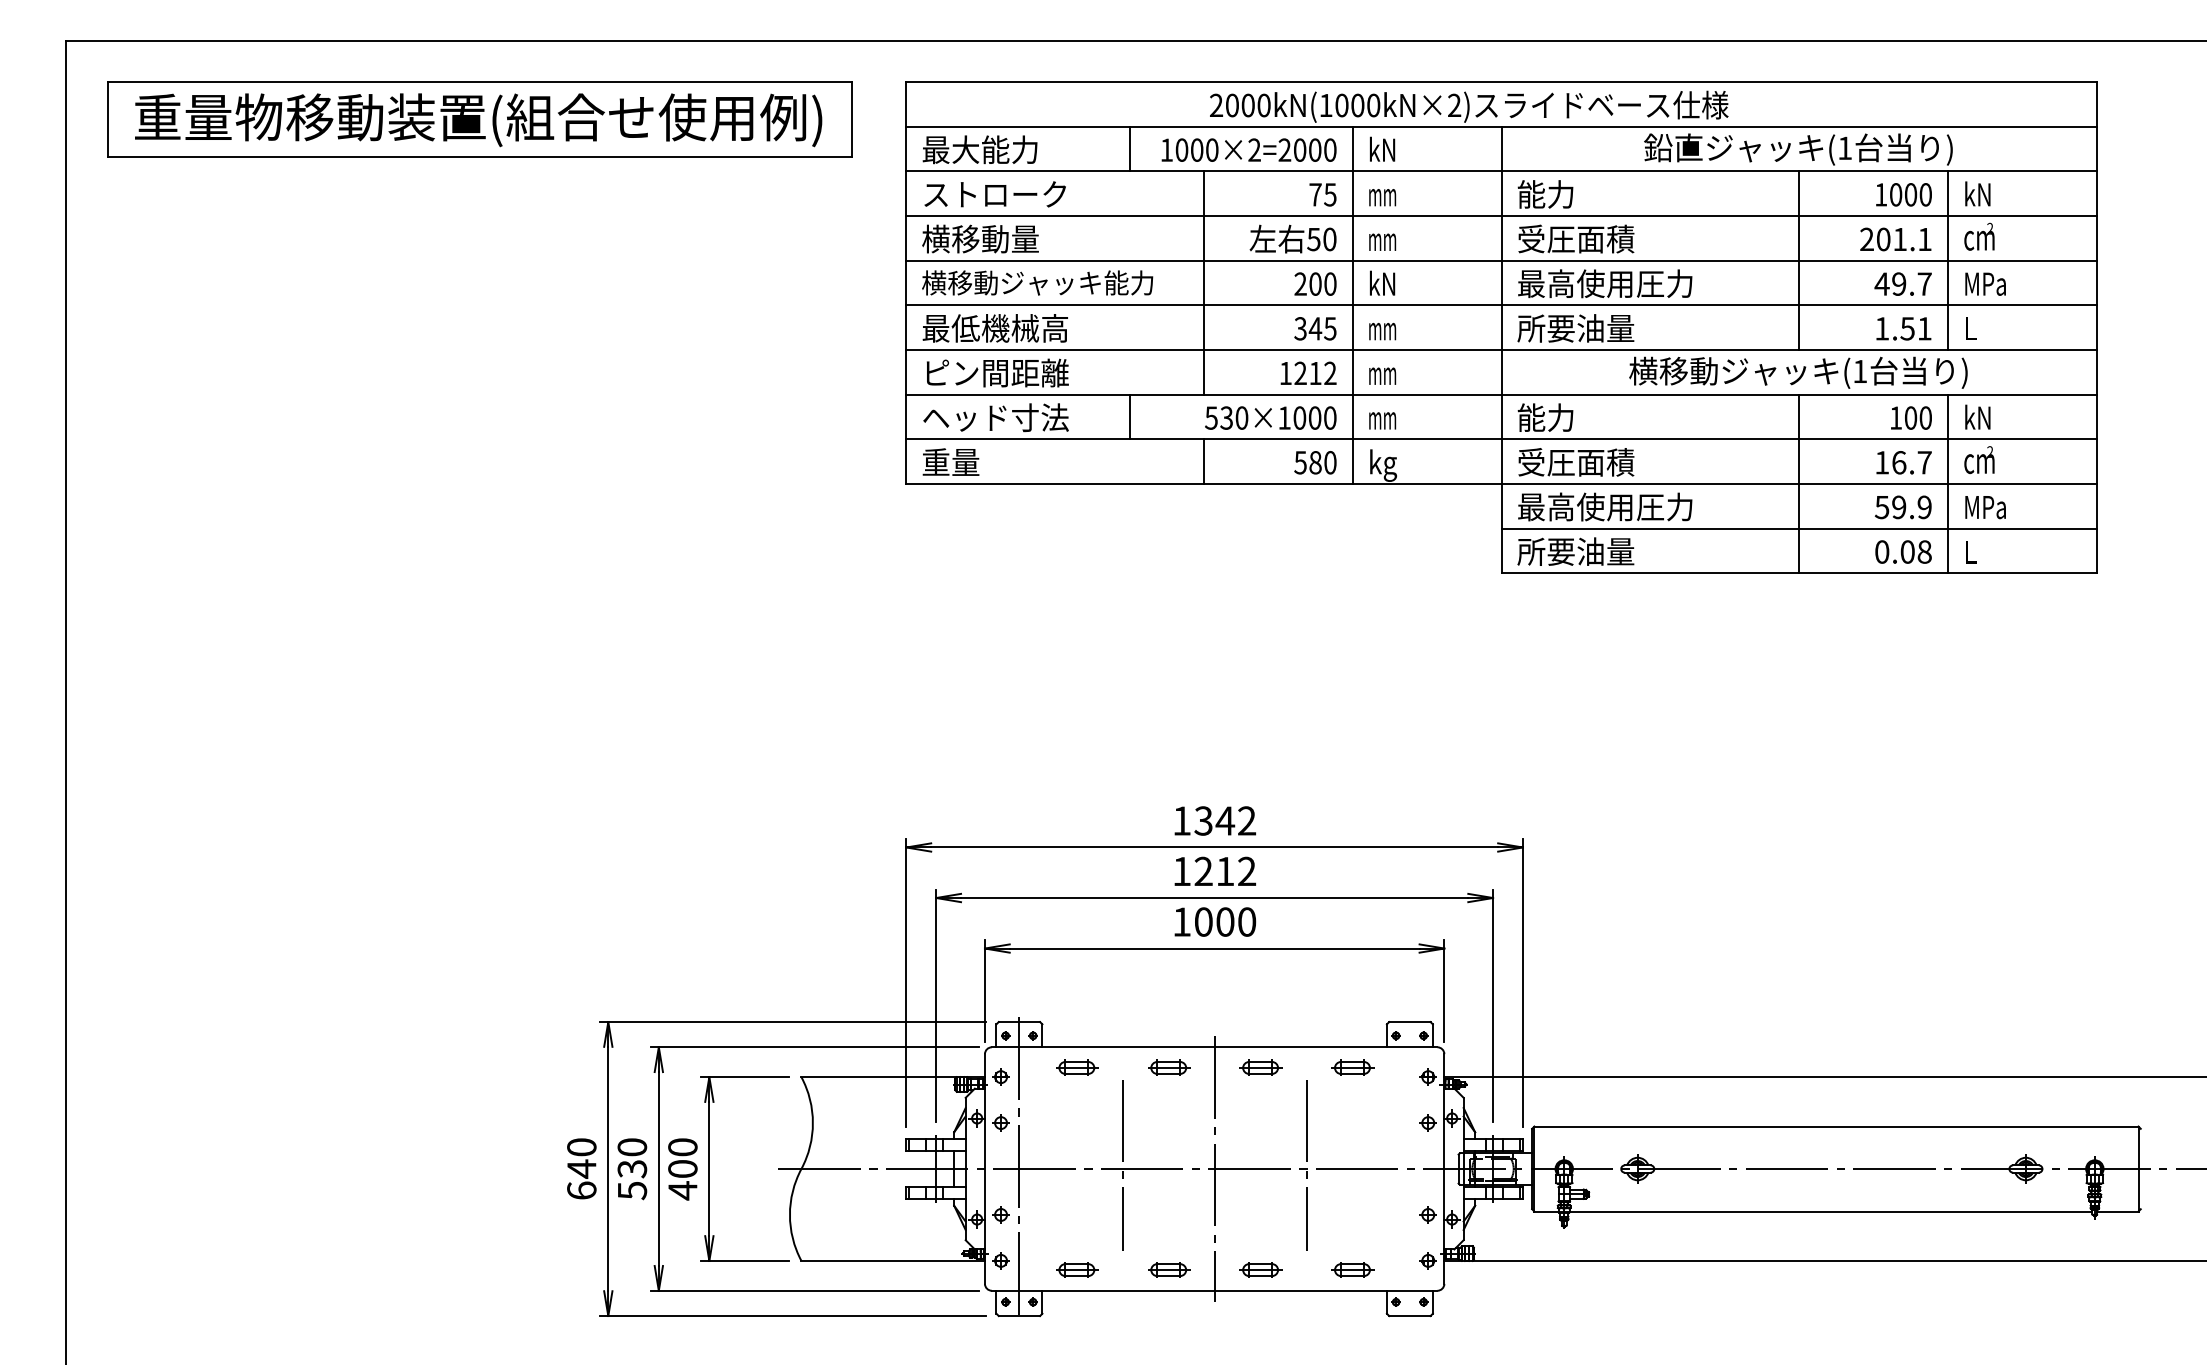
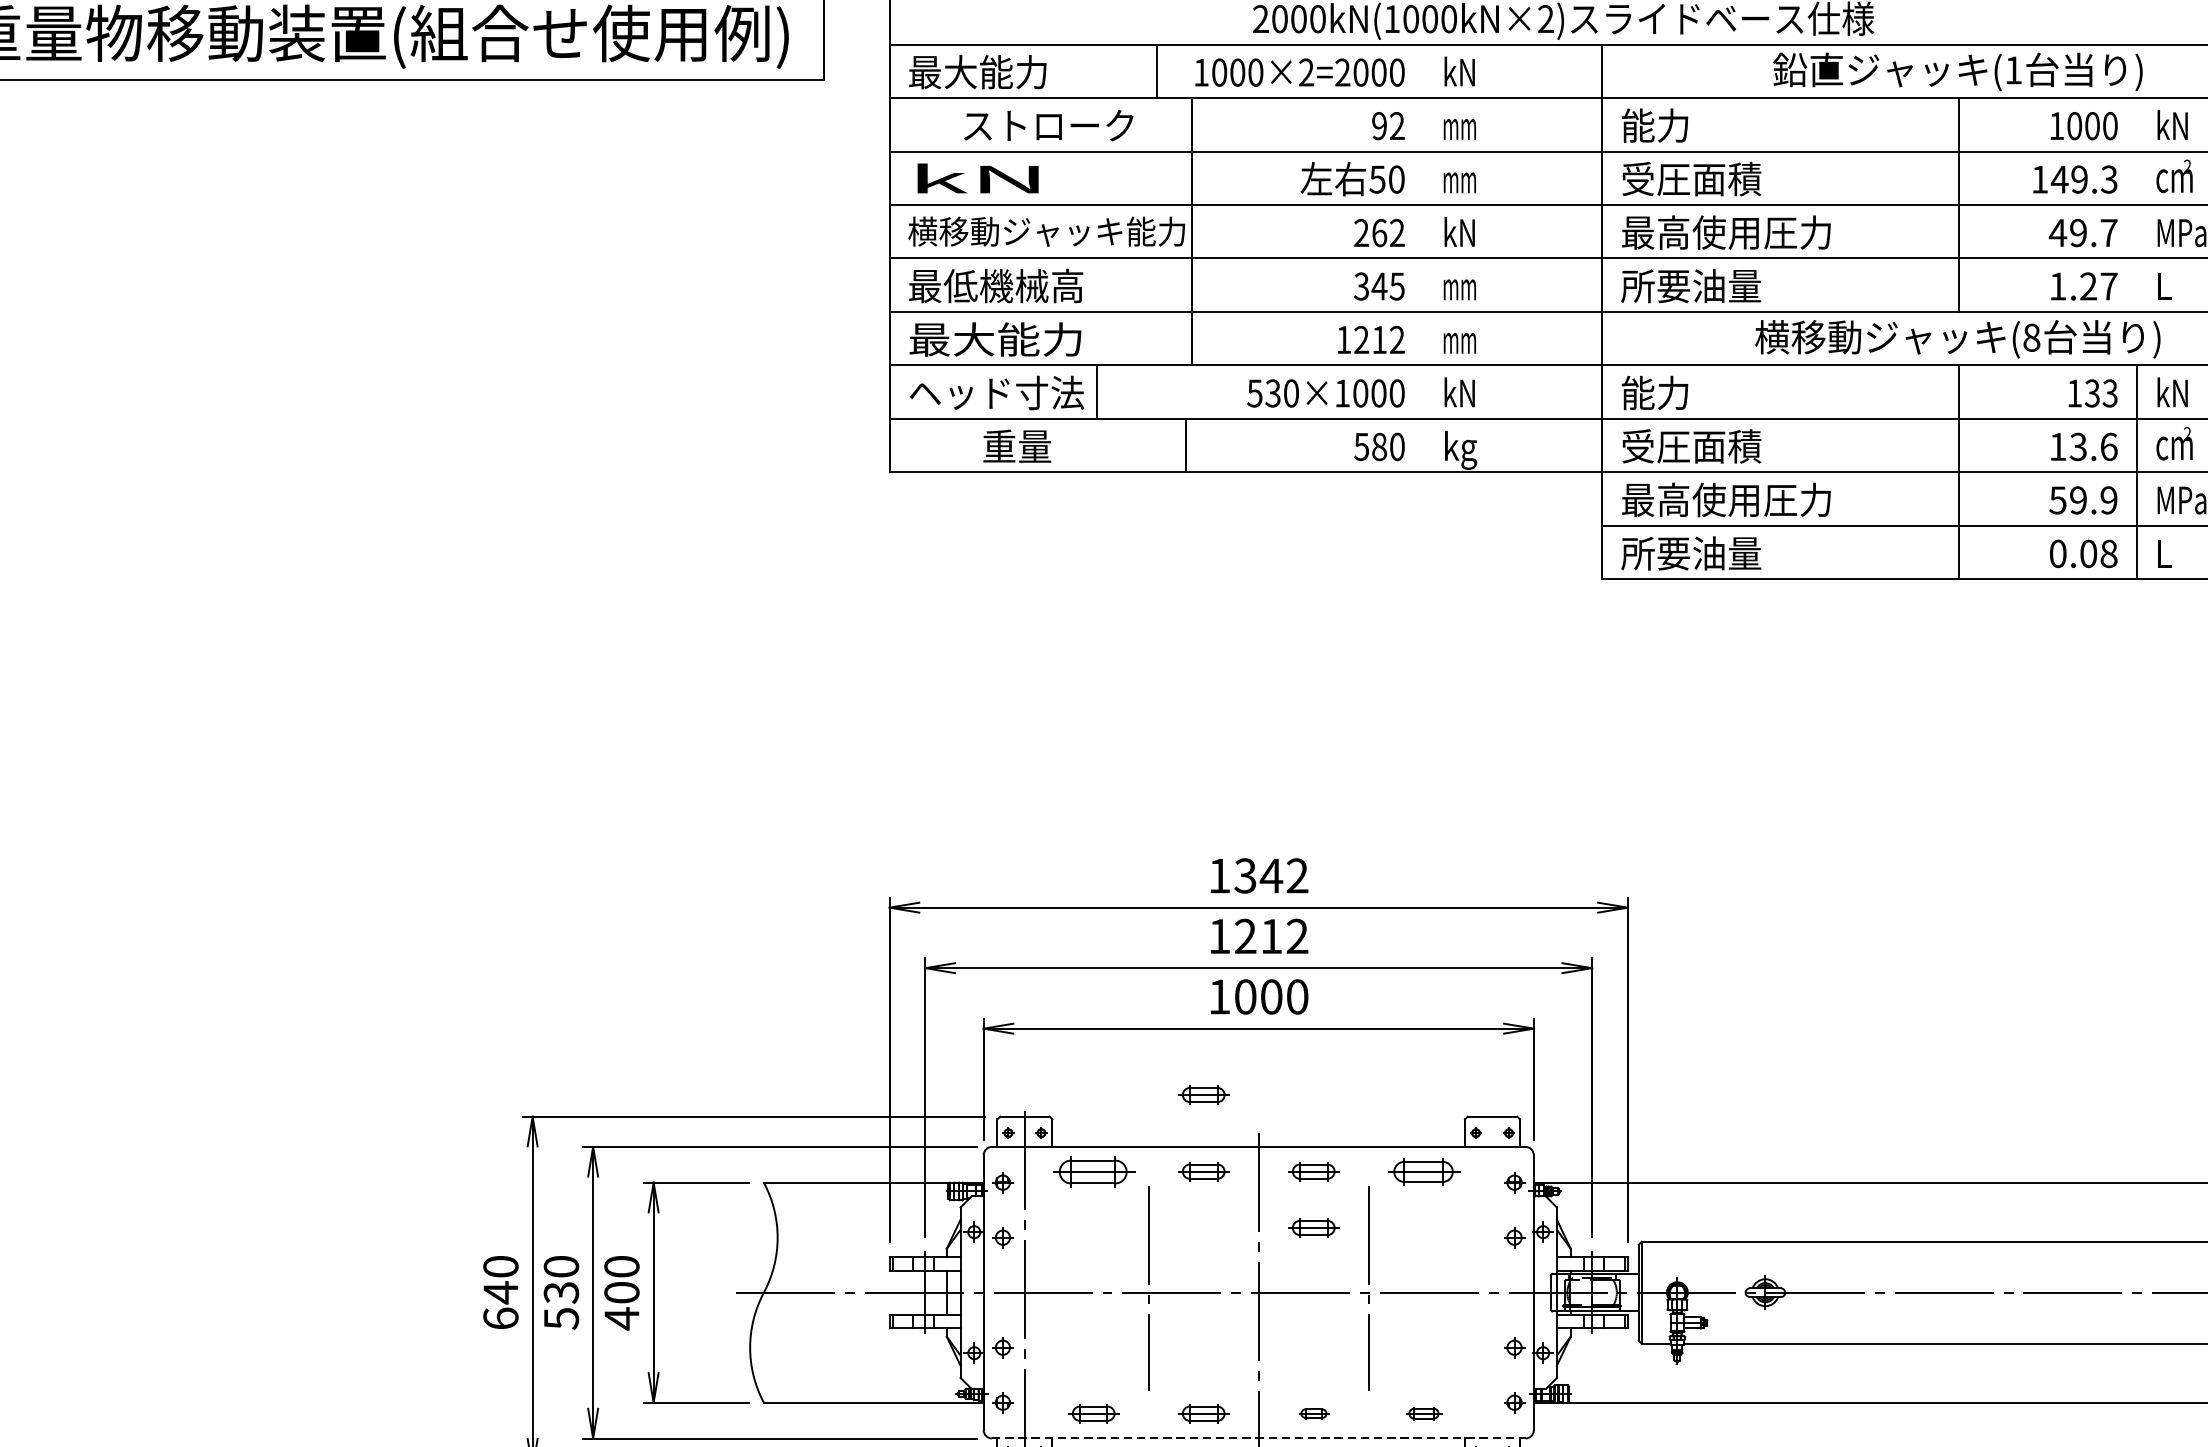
text: (994, 194) -> (1047, 125), moved
text: (1322, 194) -> (1387, 125), 75 -> 92
text: (980, 238) -> (978, 178), 横移動量 -> kN
text: (1895, 239) -> (2074, 179), 201.1 -> 149.3
line: (1948, 260) -> (2137, 204), removed
line: (1204, 282) -> (1192, 231), moved
text: (1322, 283) -> (1387, 232), 200 -> 262
line: (1352, 305) -> (1423, 258), removed
text: (1915, 328) -> (2097, 286), 1.51 -> 1.27
text: (1860, 371) -> (2032, 337), (1 -> (8
text: (995, 372) -> (996, 338), ピン間距離 -> 最大能力
line: (1129, 416) -> (1096, 391), moved
text: (1382, 416) -> (1459, 391), mm -> kN
text: (1917, 417) -> (2100, 392), 100 -> 133
text: (950, 461) -> (1016, 445), moved
line: (1204, 461) -> (1186, 445), moved
text: (1911, 462) -> (2093, 446), 16.7 -> 13.6
part: (1169, 1003) -> (1204, 1094), added
part: (1077, 1067) -> (1094, 1171), size x1.6
part: (1352, 1067) -> (1423, 1171), size x1.4
part: (1260, 1114) -> (1313, 1227), added
part: (1260, 1269) -> (1313, 1413), size x0.6
part: (1352, 1269) -> (1423, 1413), size x0.7
line: (1214, 1290) -> (1258, 1438), solid -> dashed

